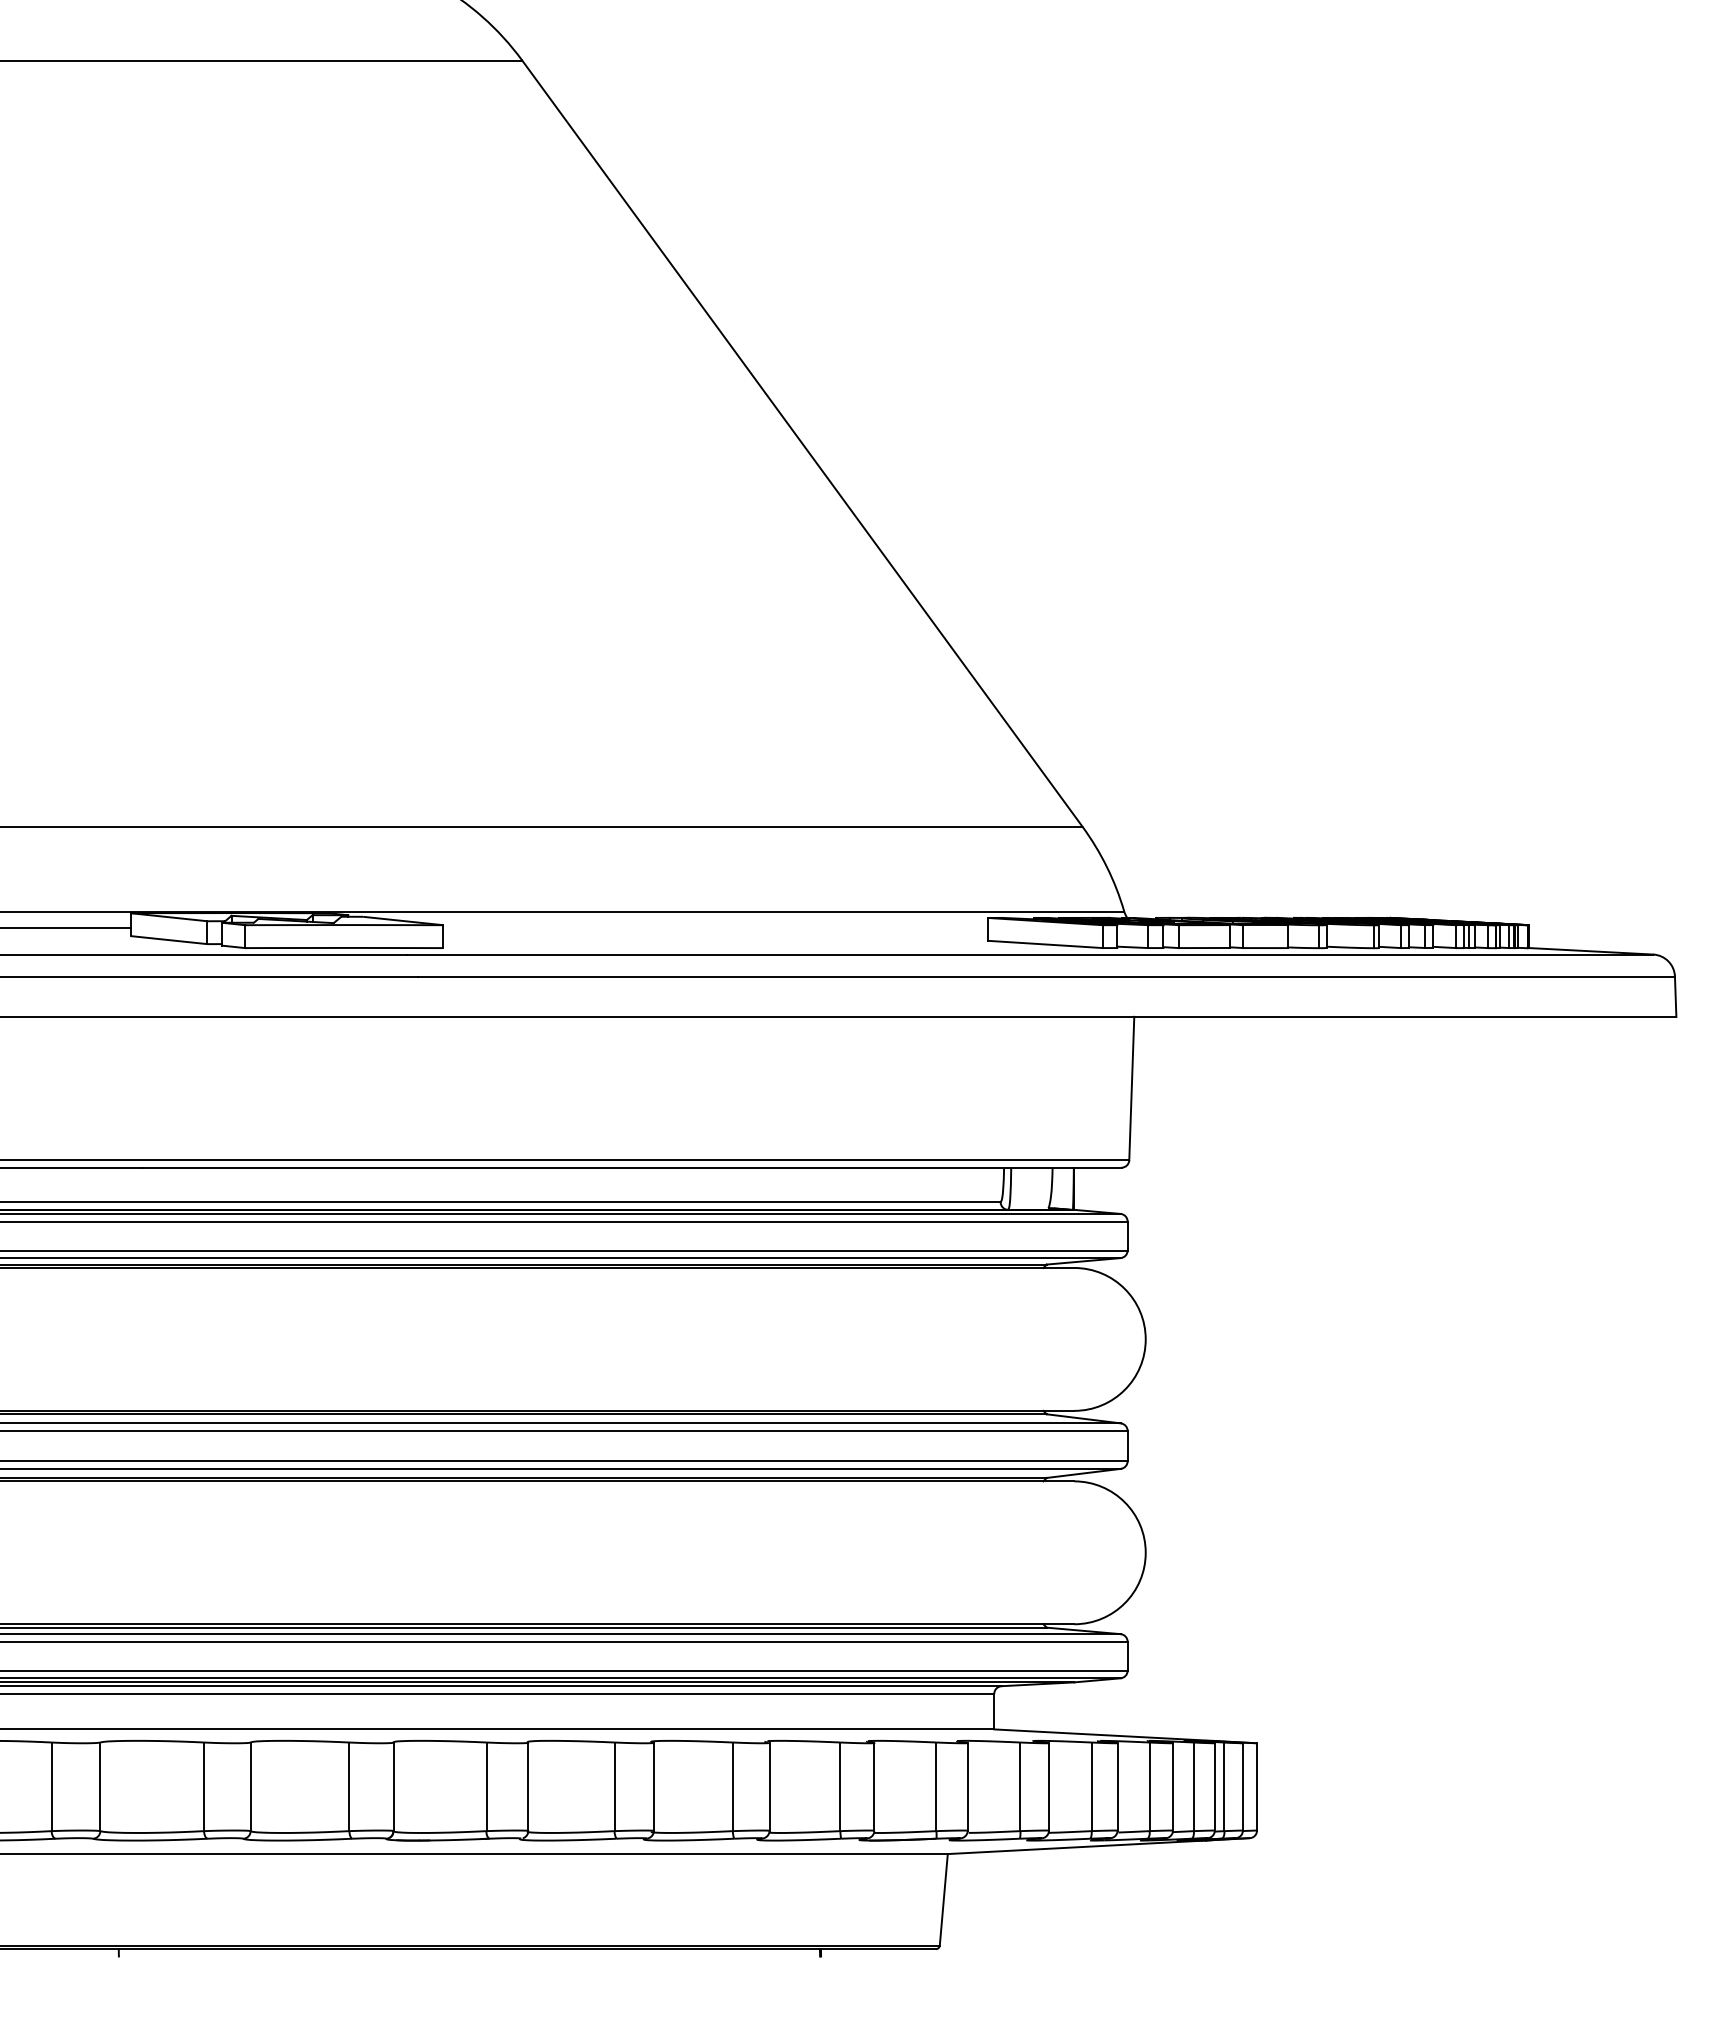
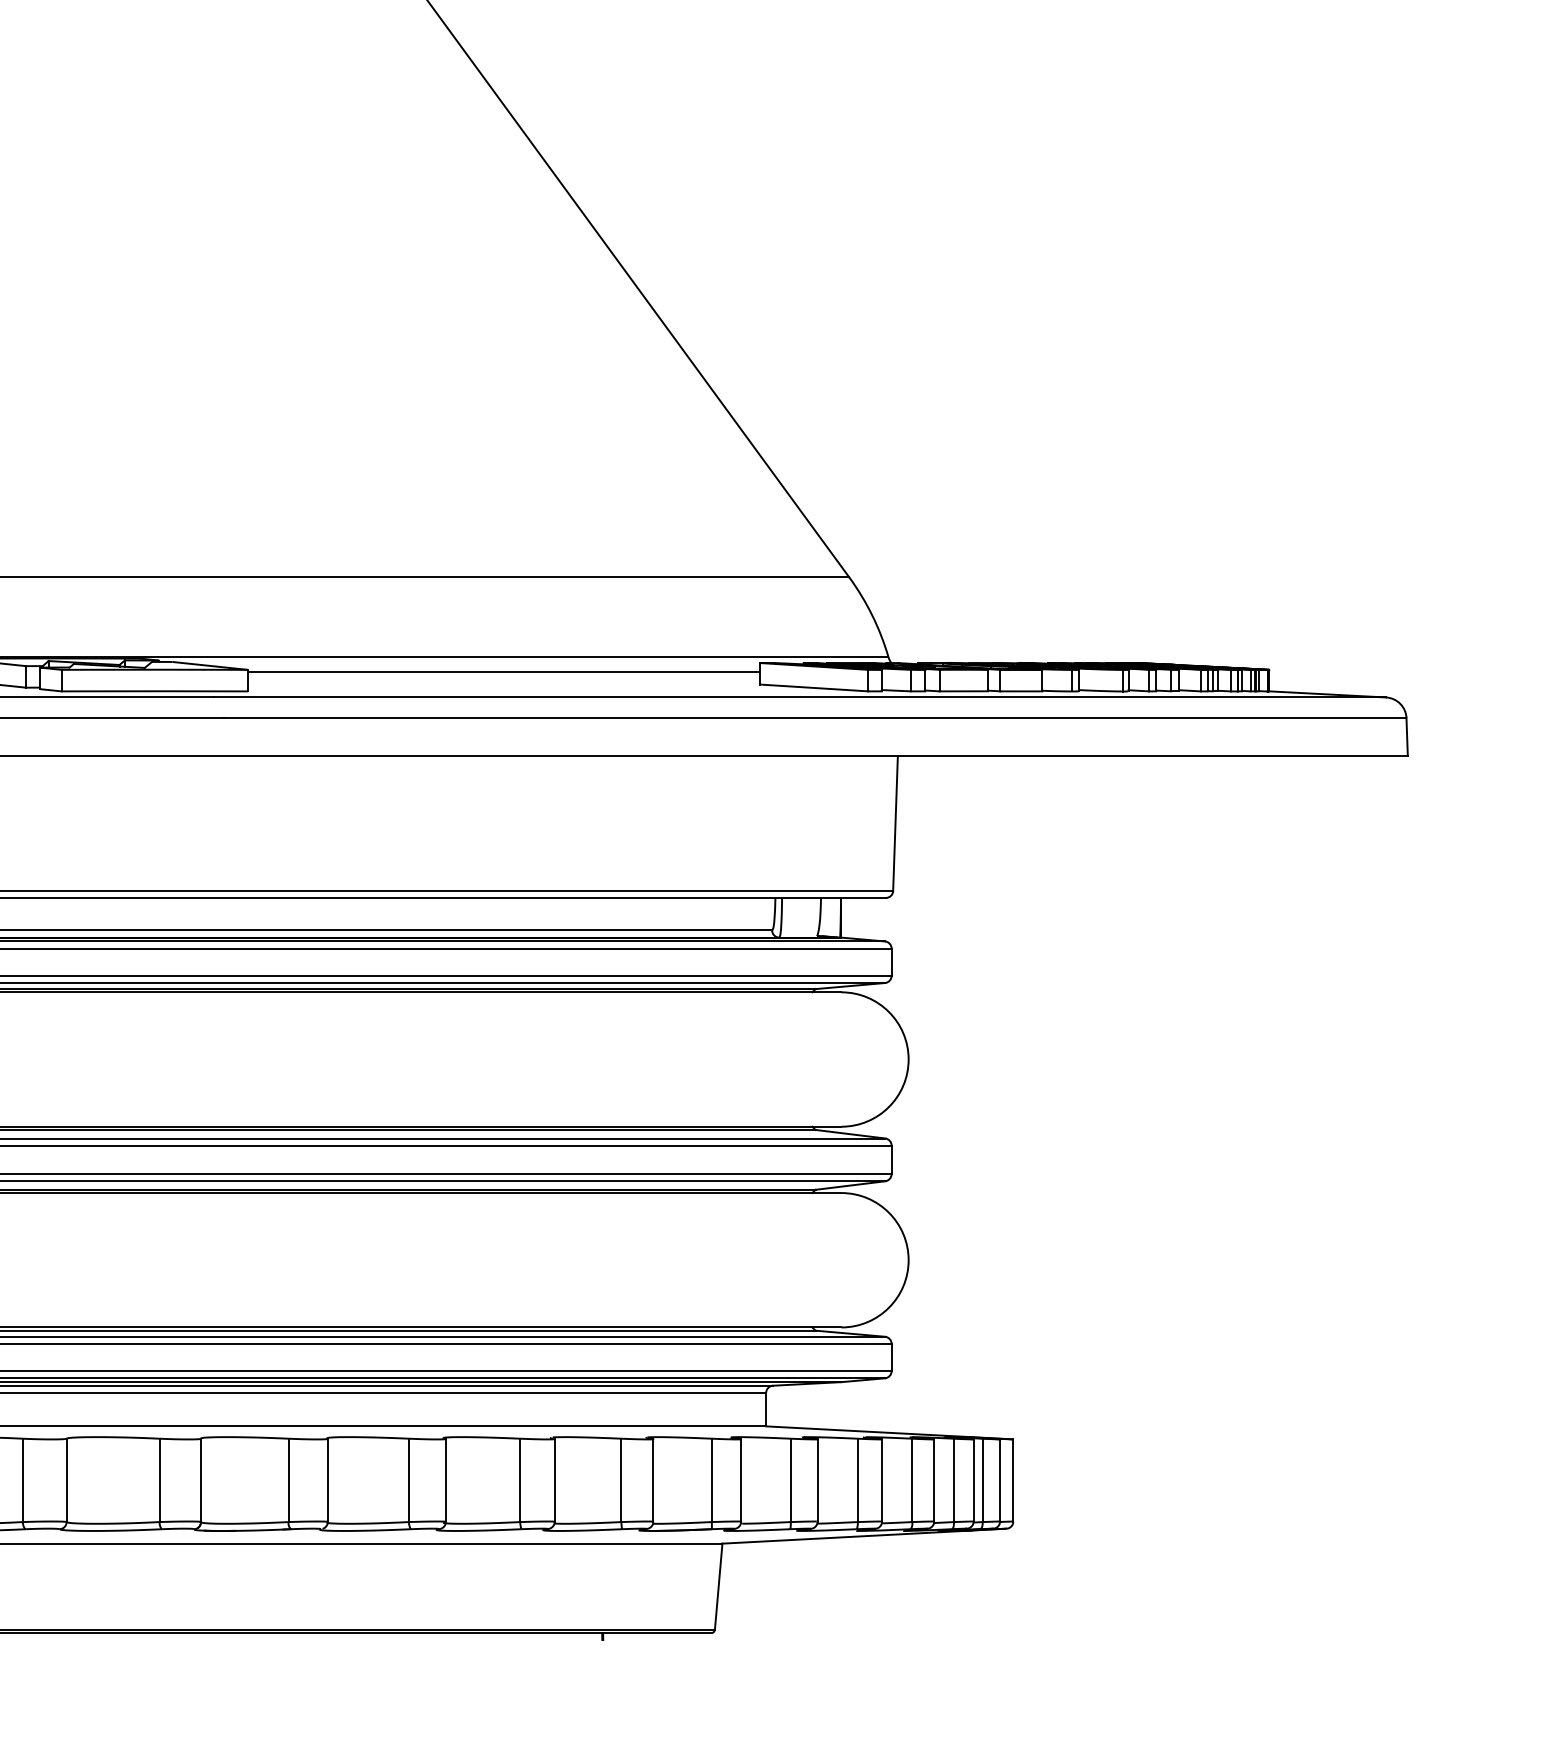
line: (715, 927) -> (503, 672), added

